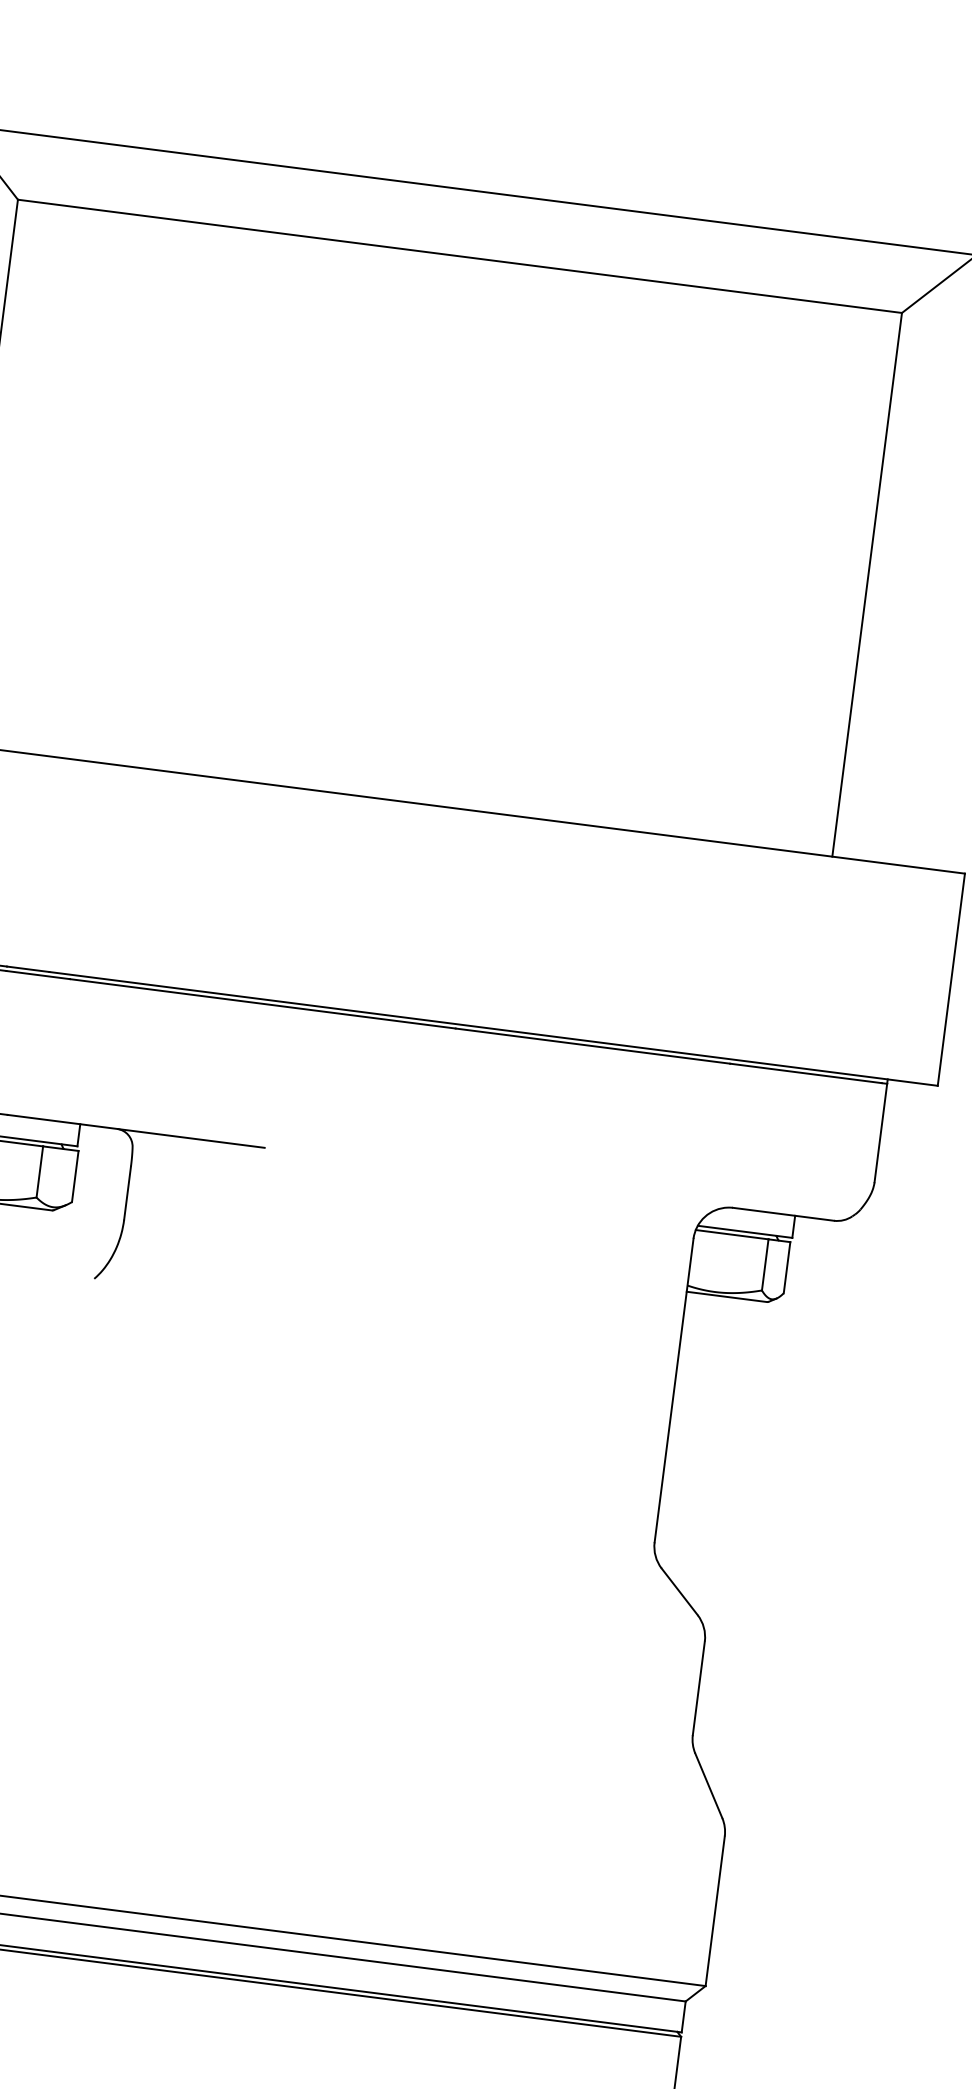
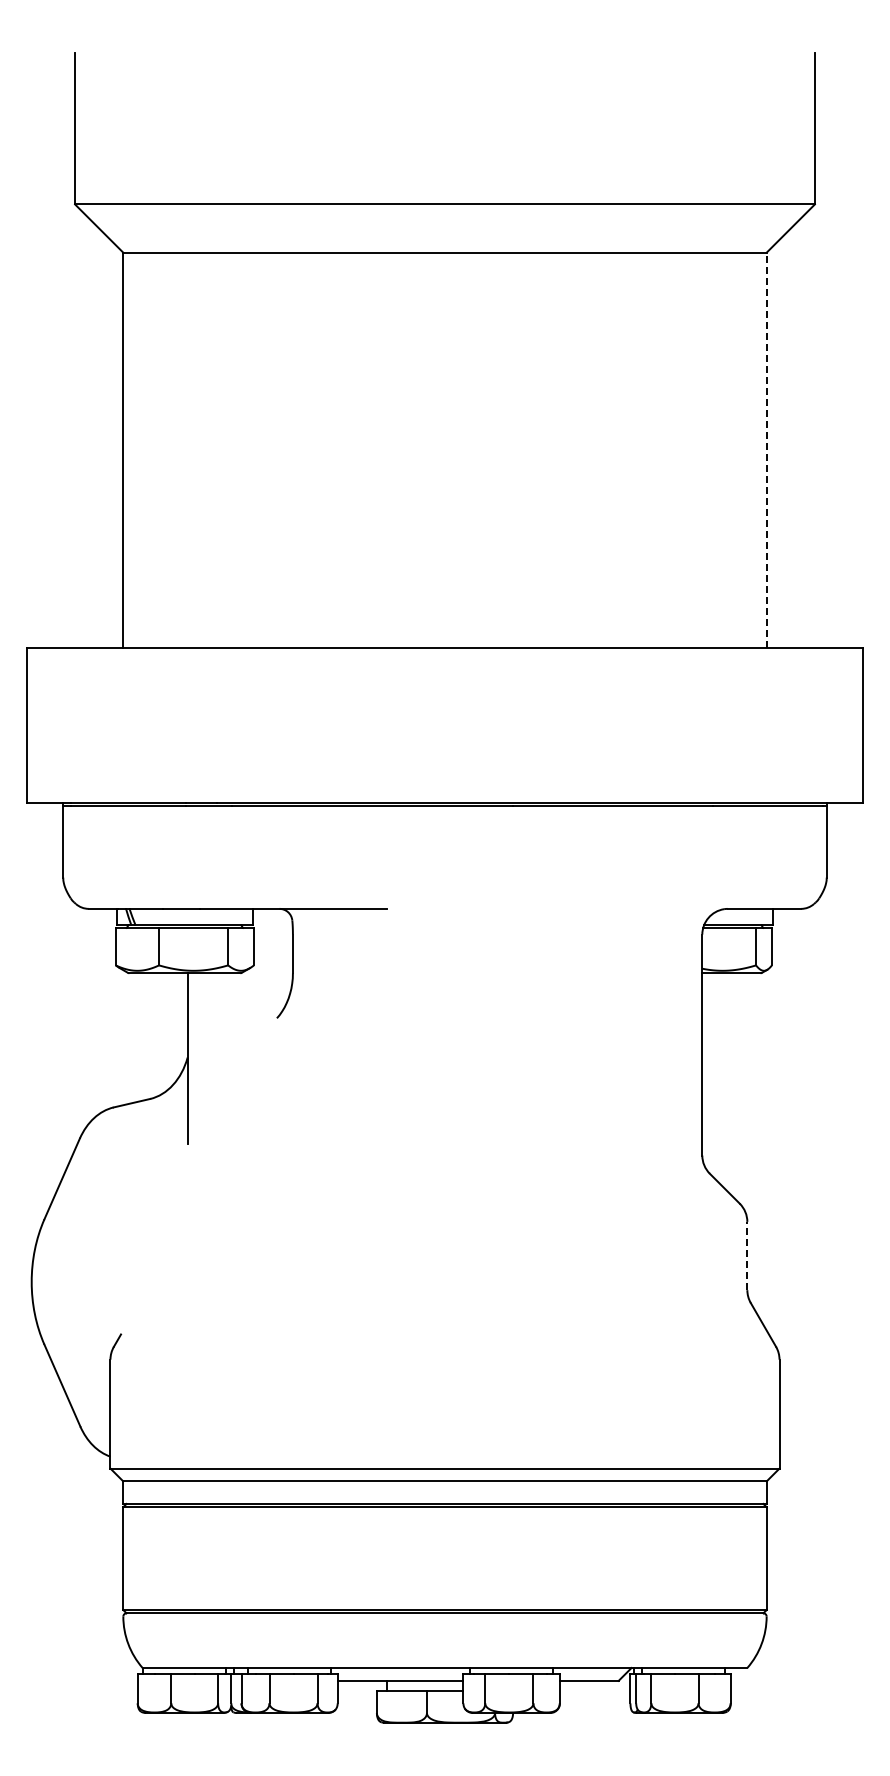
line: (866, 584) -> (766, 450), solid -> dashed
line: (699, 1687) -> (747, 1255), solid -> dashed

